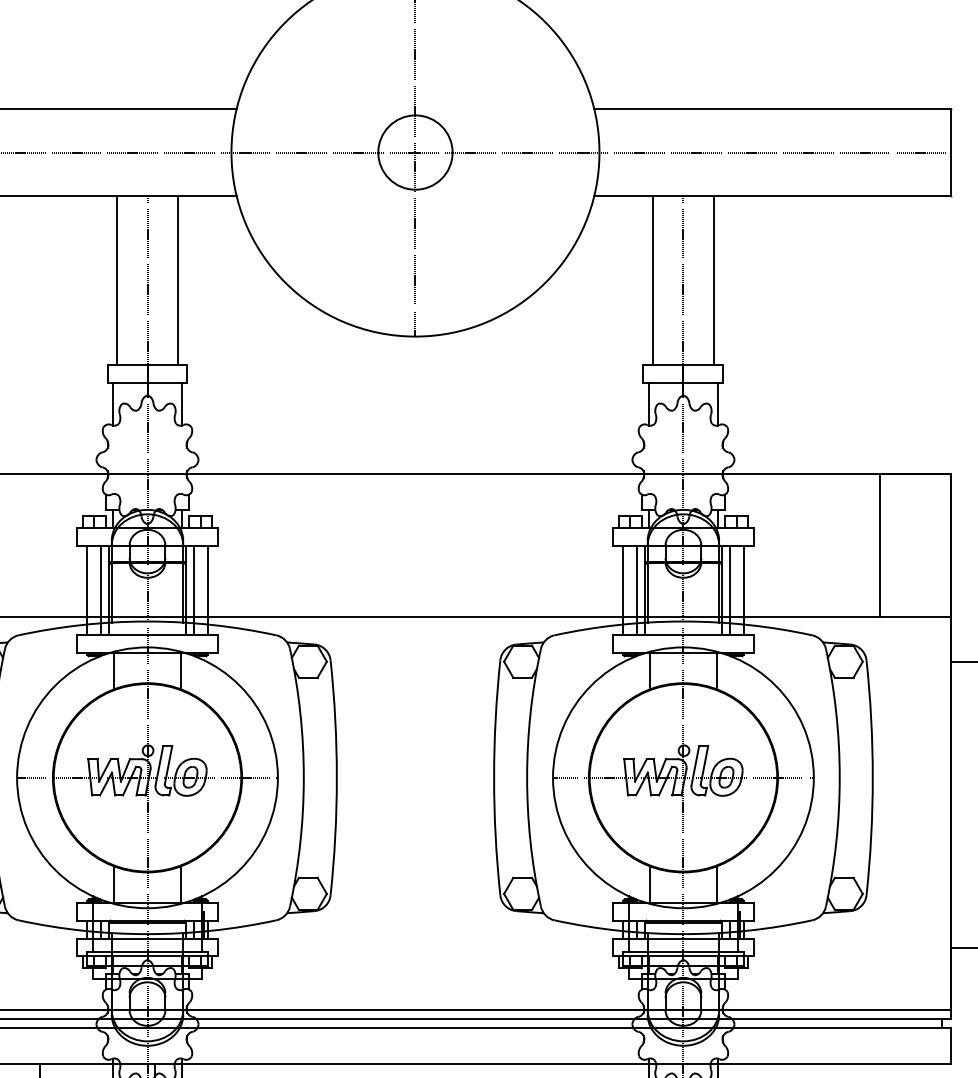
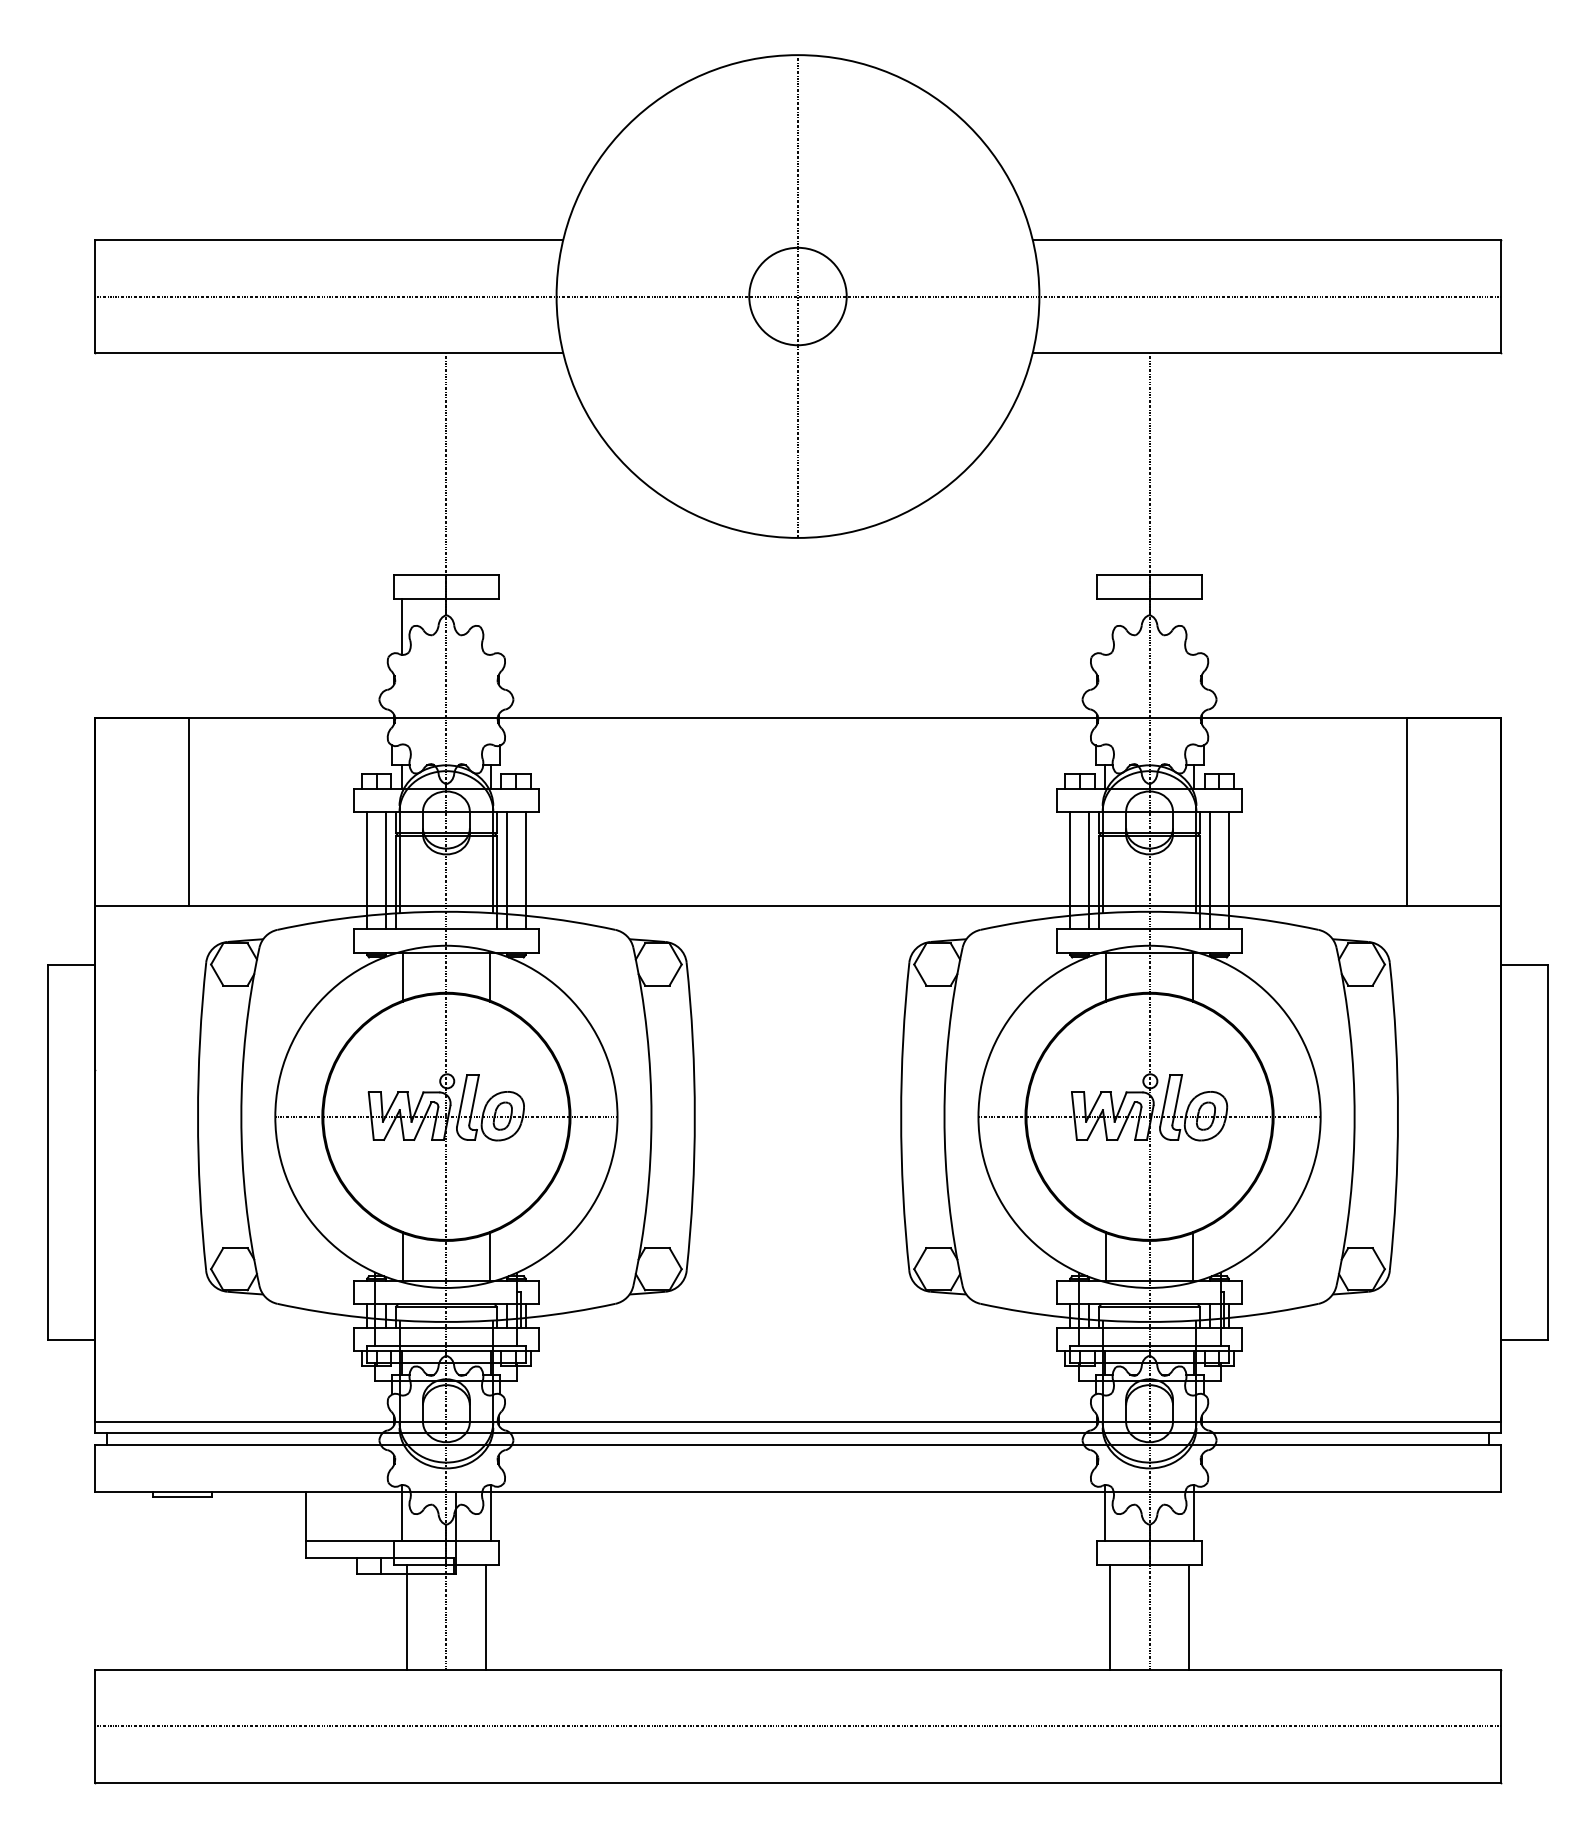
line: (117, 280) -> (406, 464), removed
line: (177, 280) -> (485, 464), removed
line: (653, 280) -> (1110, 464), removed
line: (713, 280) -> (1189, 464), removed
line: (181, 404) -> (491, 626), removed
line: (649, 404) -> (1104, 626), removed
line: (717, 404) -> (1194, 626), removed

